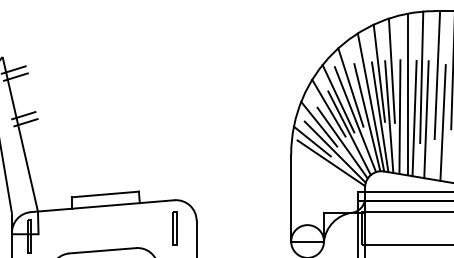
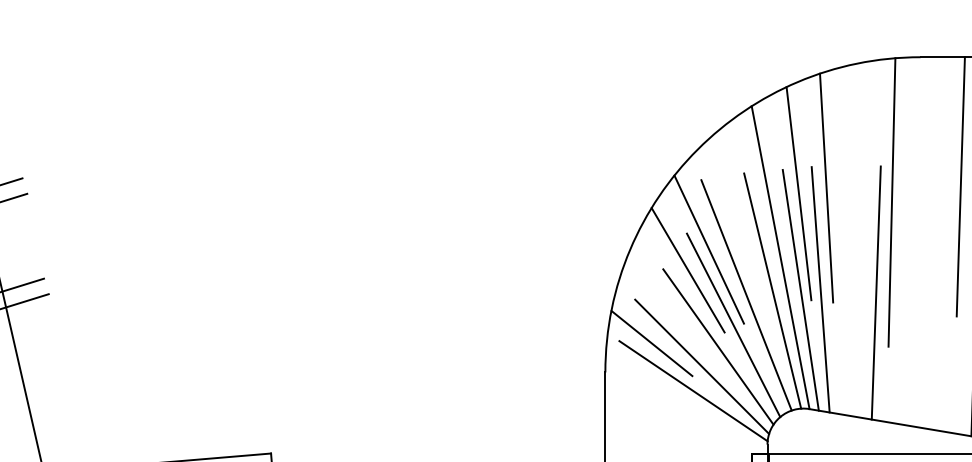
line: (437, 75) -> (926, 198), removed
line: (350, 87) -> (735, 224), removed
line: (407, 94) -> (860, 240), removed
line: (399, 116) -> (843, 288), removed
line: (426, 119) -> (902, 295), removed
line: (442, 122) -> (937, 301), removed
line: (319, 123) -> (667, 303), removed

